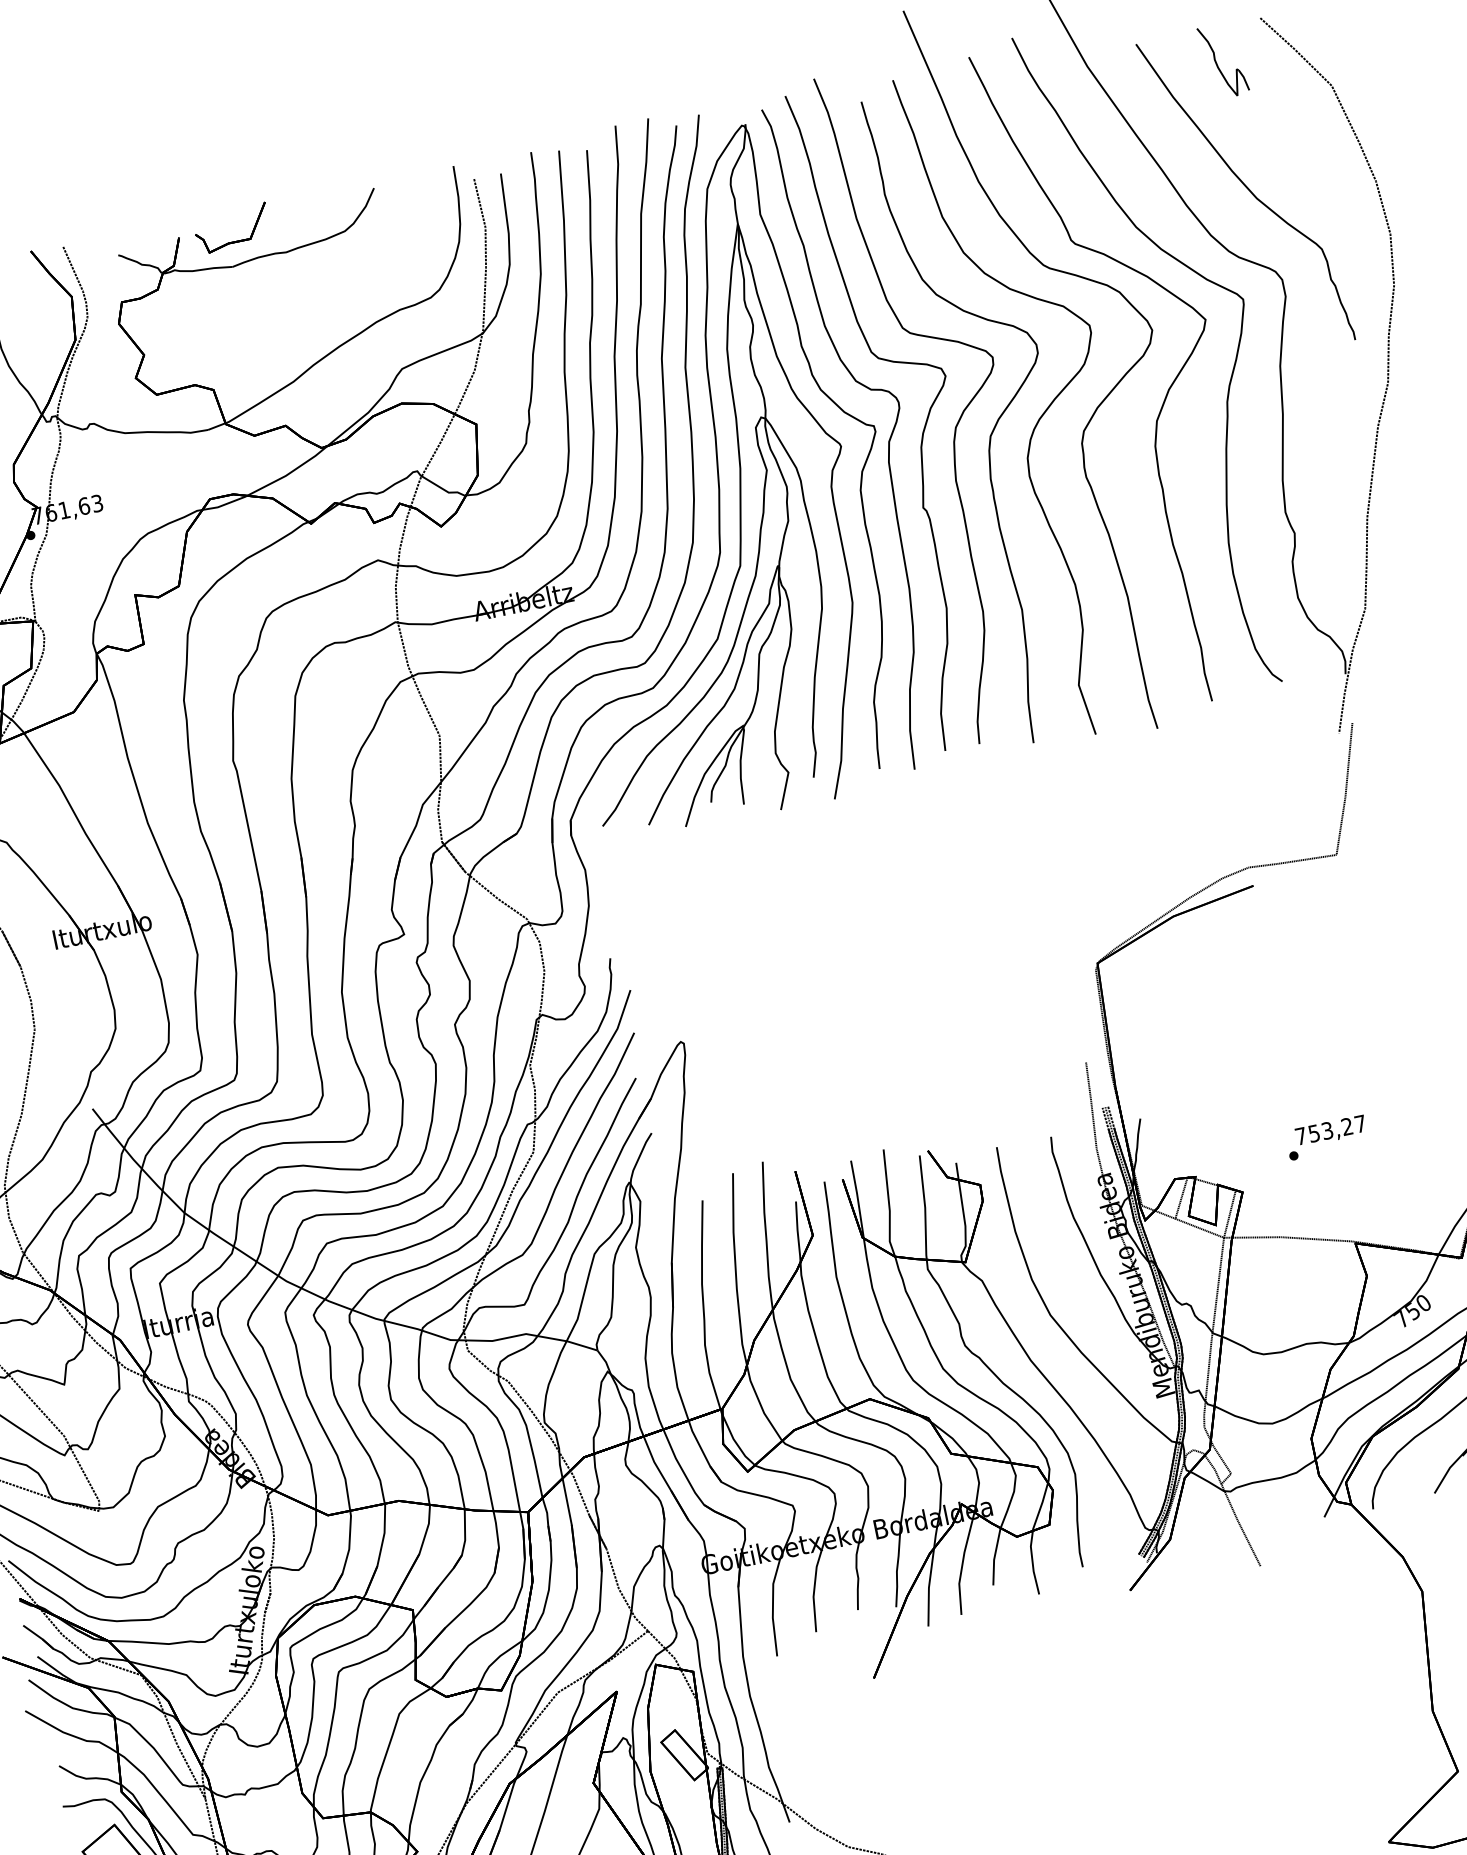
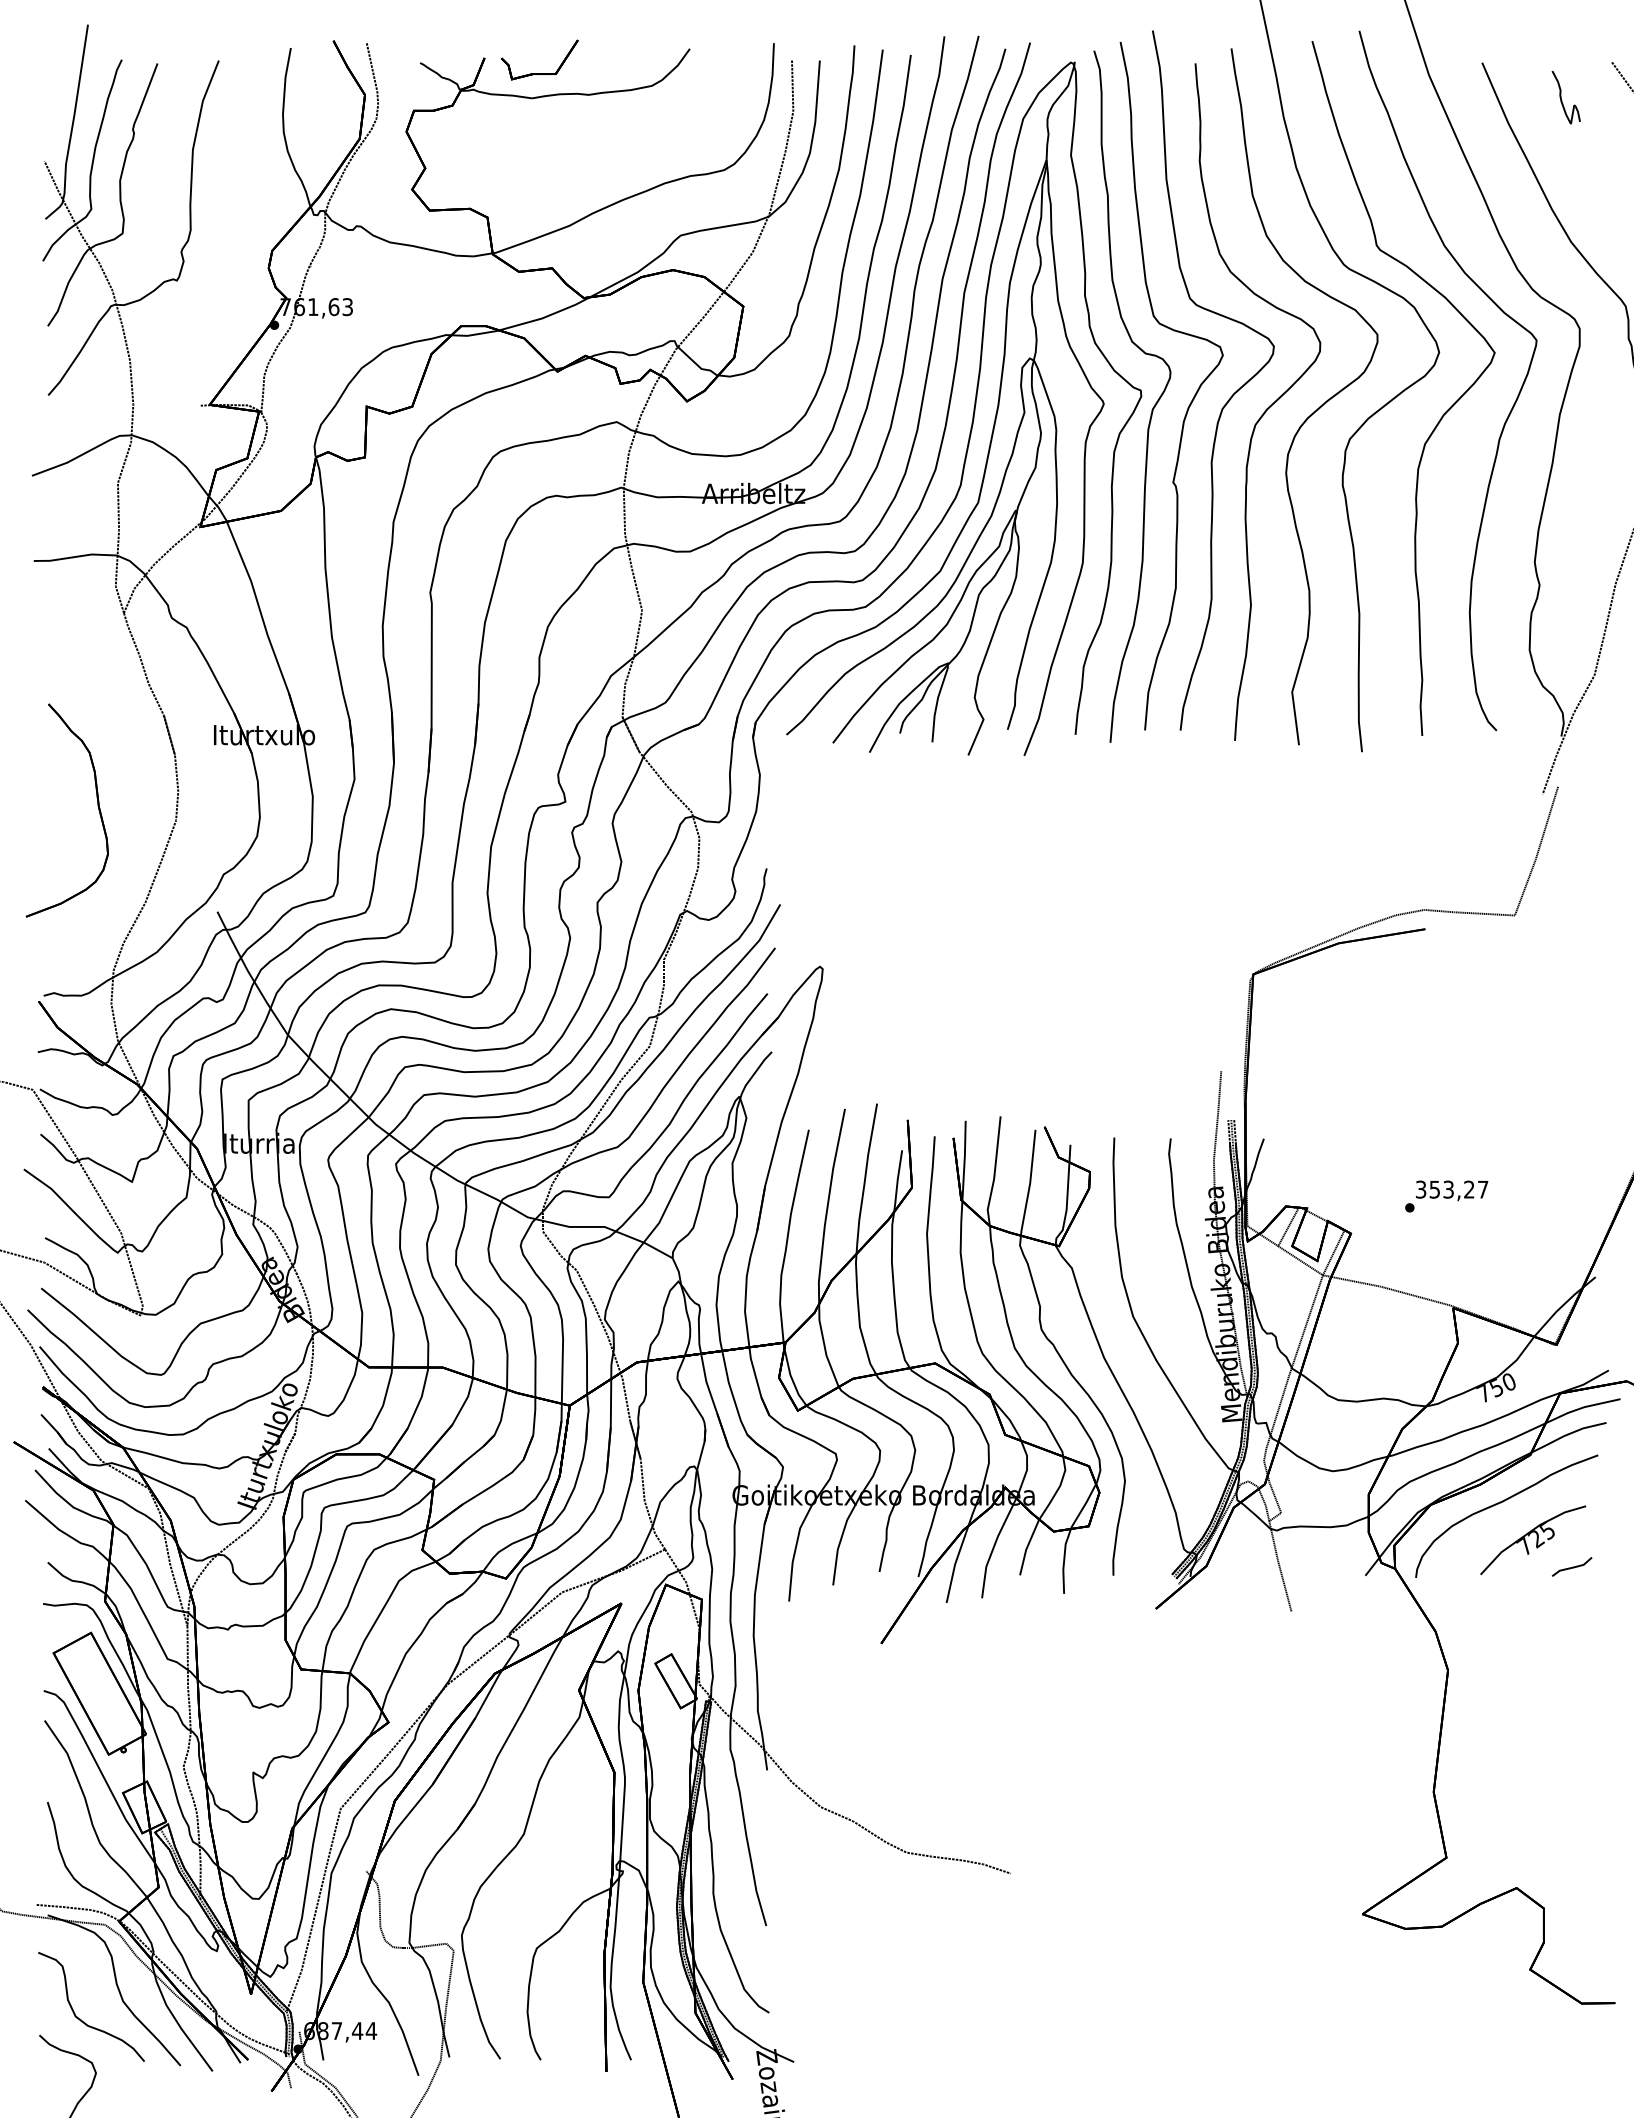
part: (1222, 61) -> (1565, 97), size x0.7
text: (1301, 1136) -> (1421, 1189), 753,27 -> 353,27

